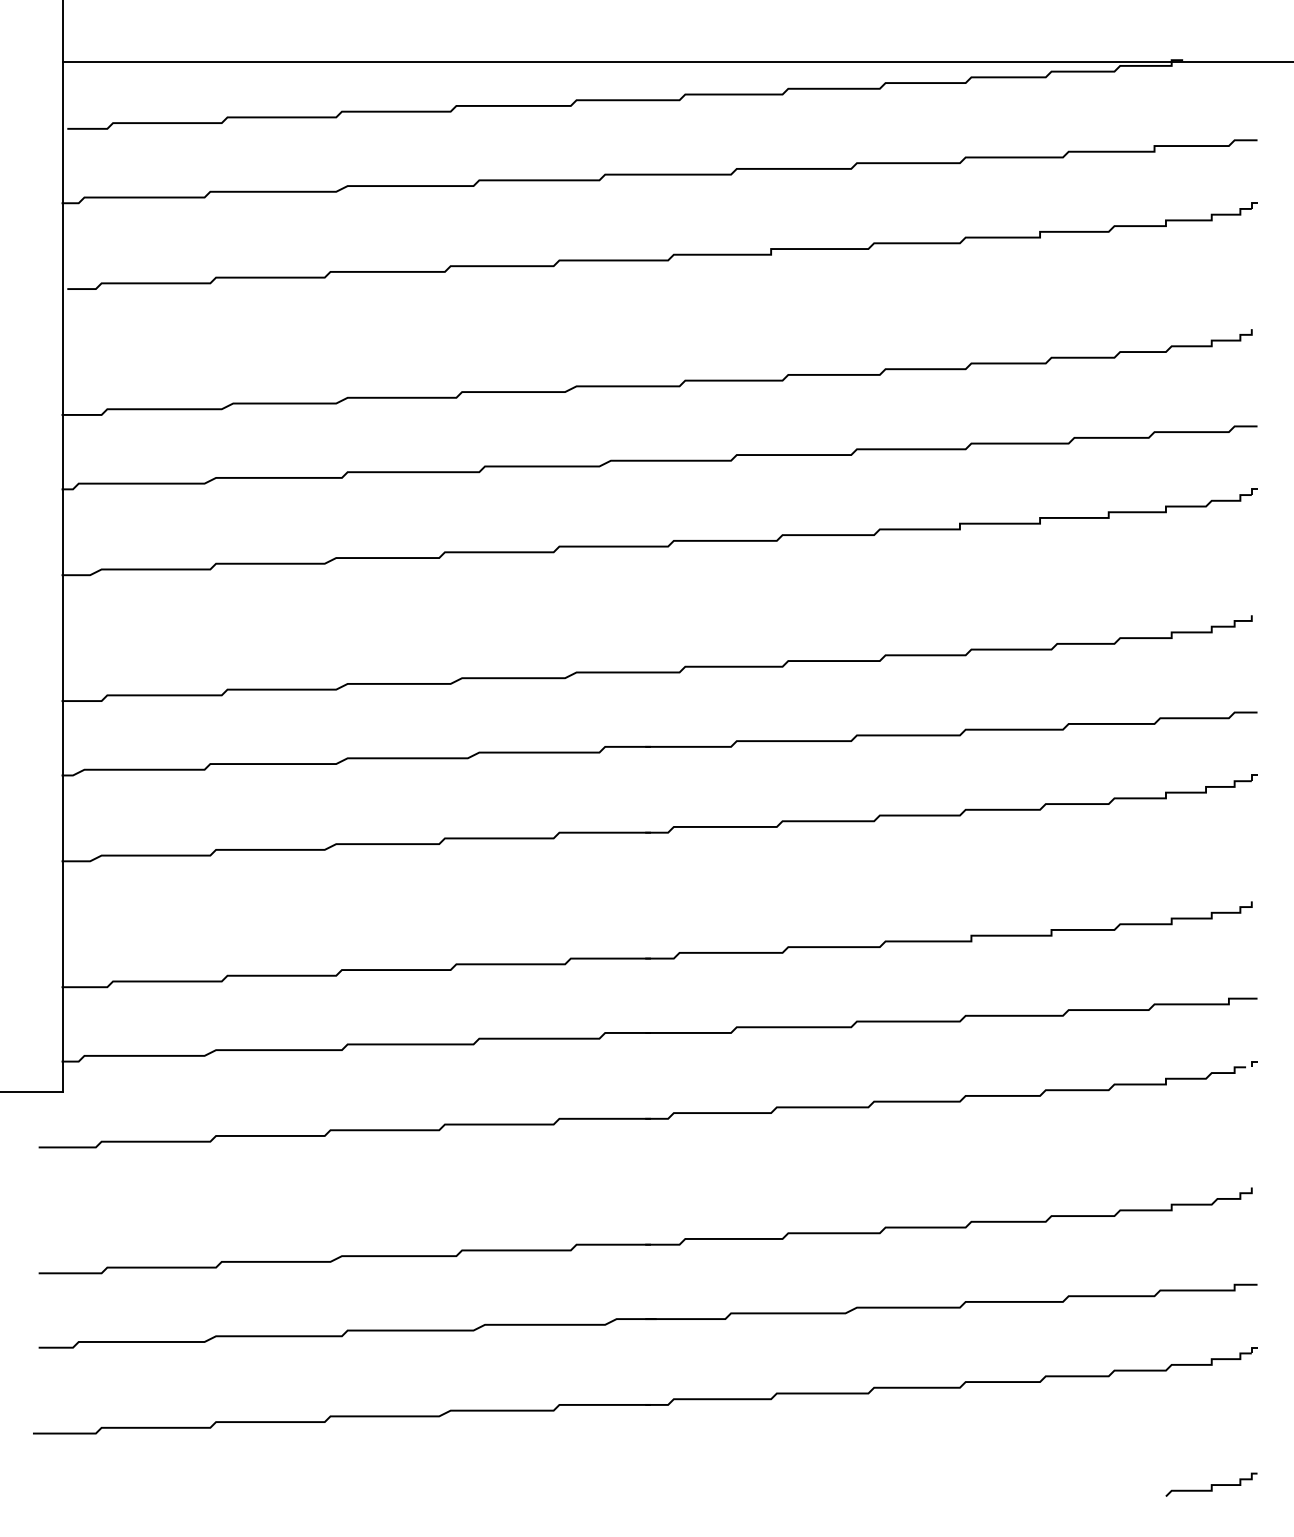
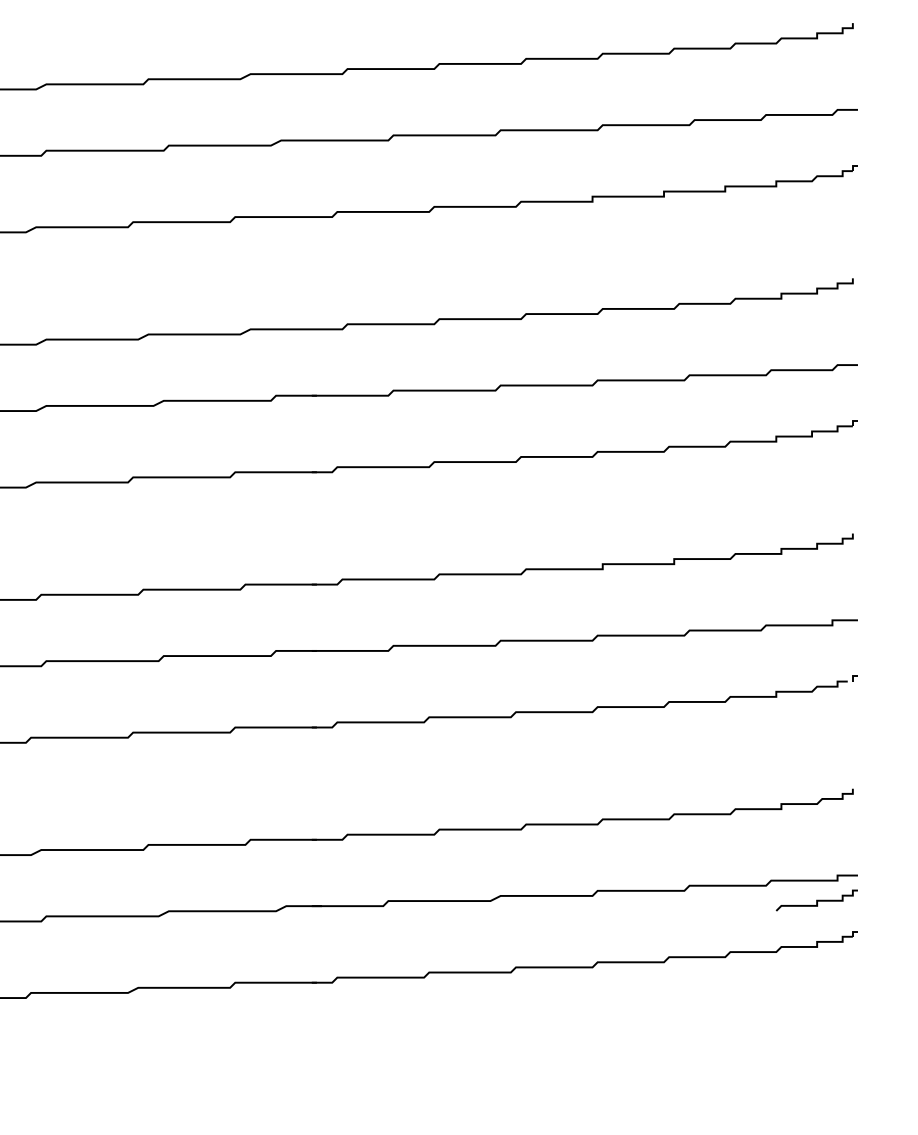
curve: (1211, 1484) -> (816, 900), moved

